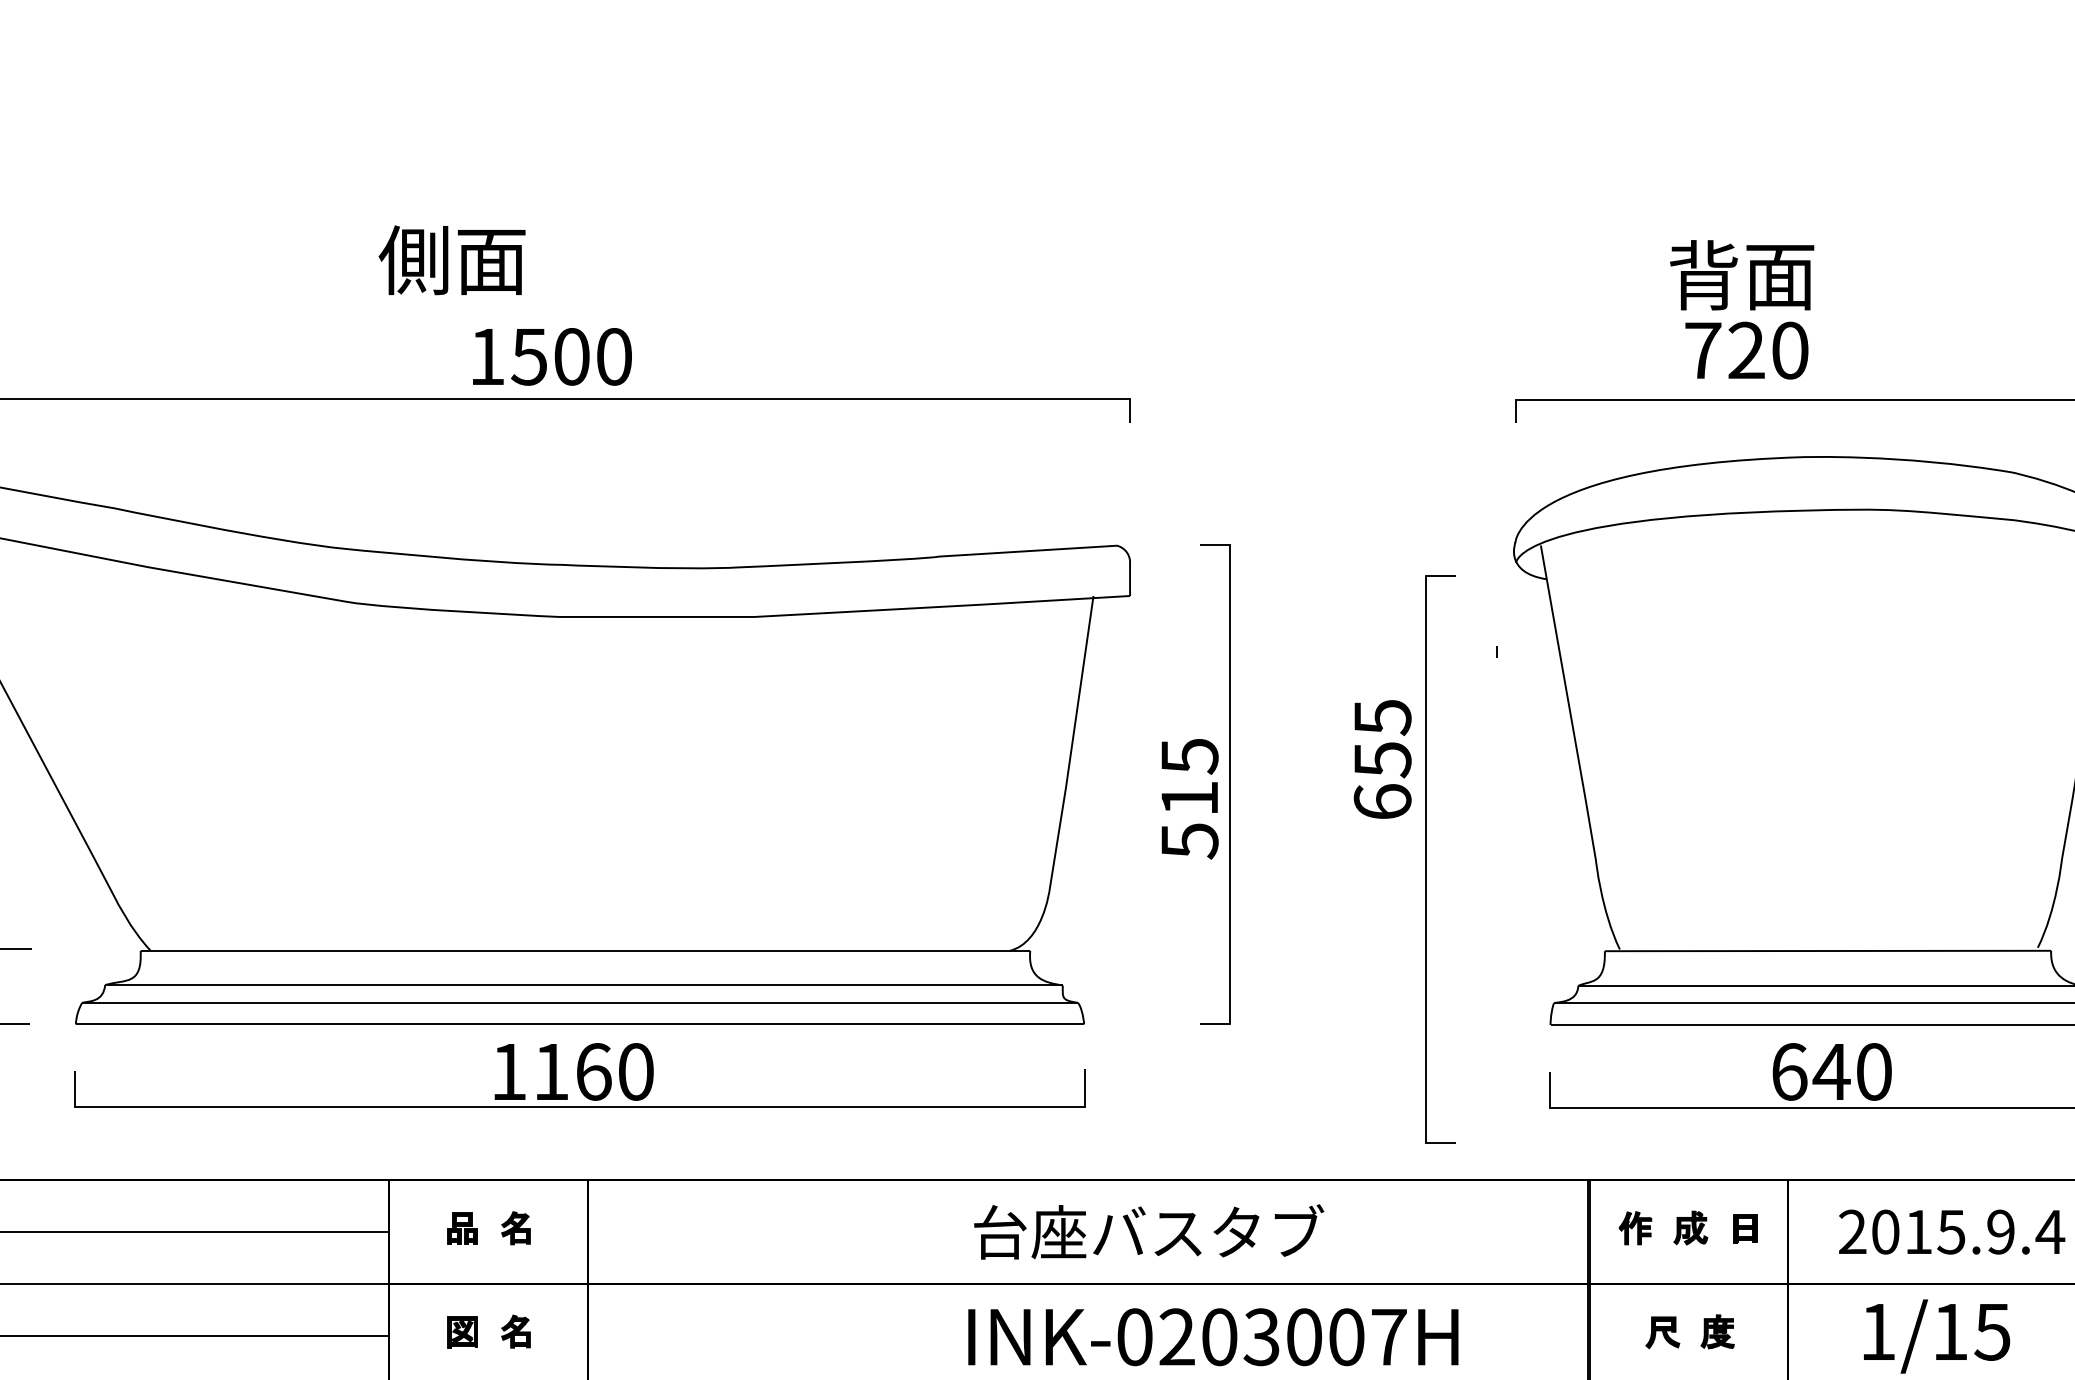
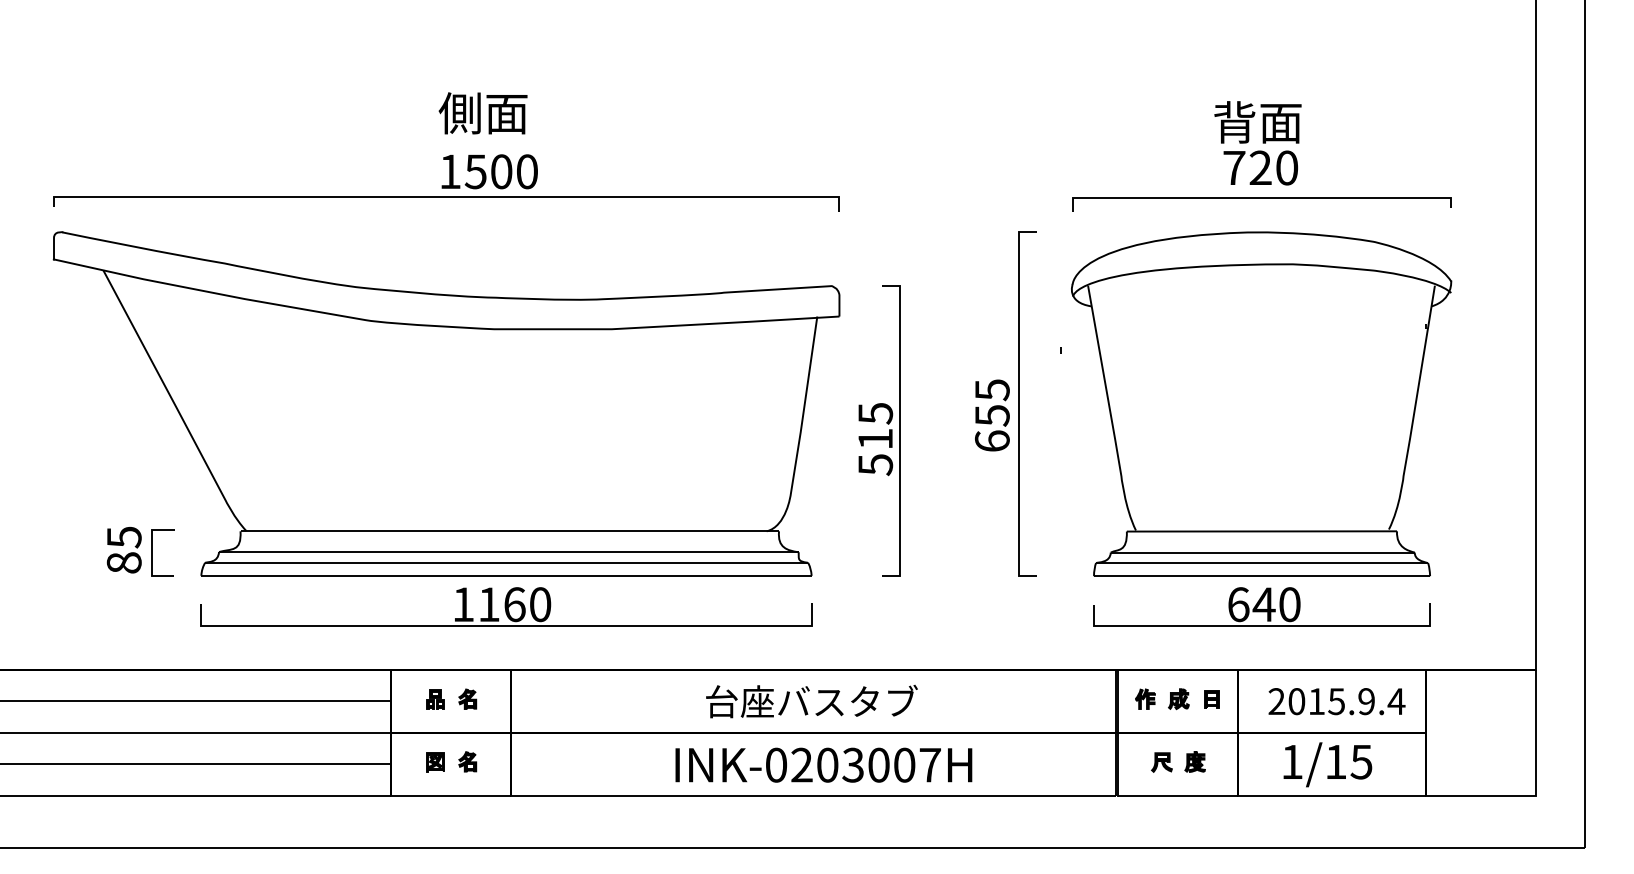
text: (451, 260) -> (482, 113), moved
text: (1741, 310) -> (1257, 143), moved
part: (1427, 858) -> (1019, 403), moved
text: (1148, 1231) -> (811, 701), moved
text: (1212, 1336) -> (823, 764), moved

